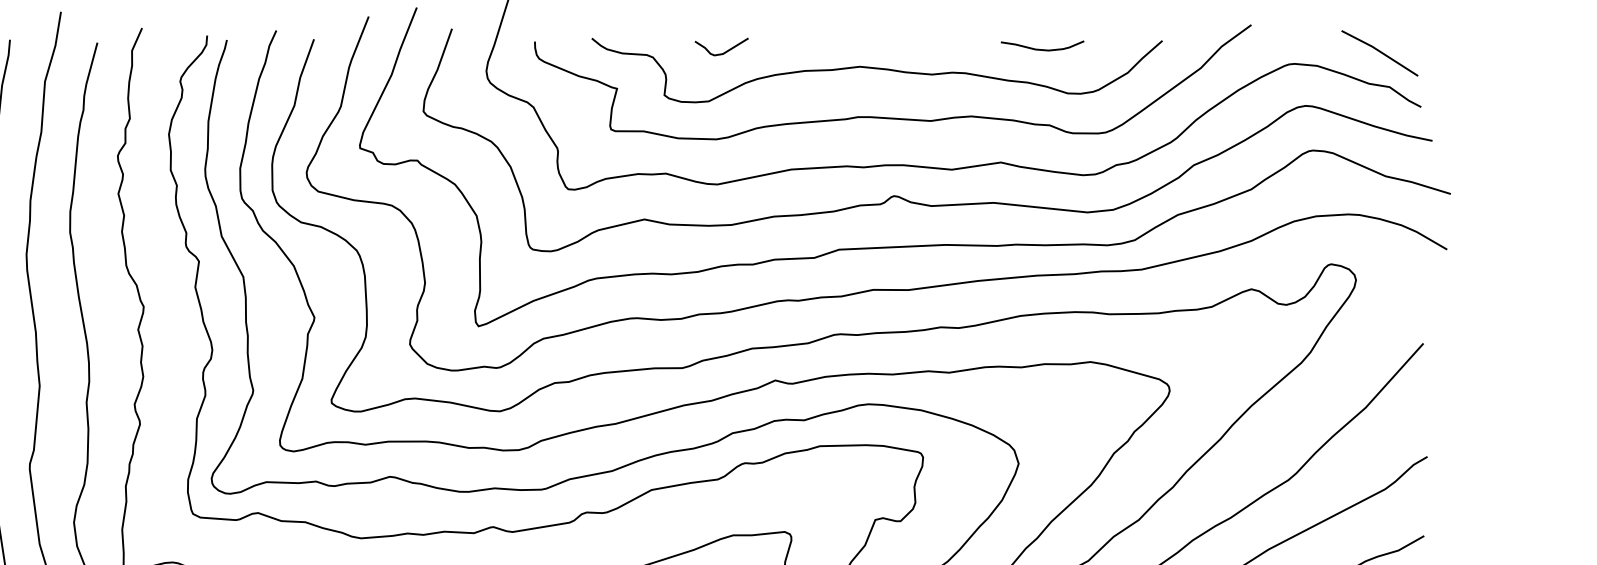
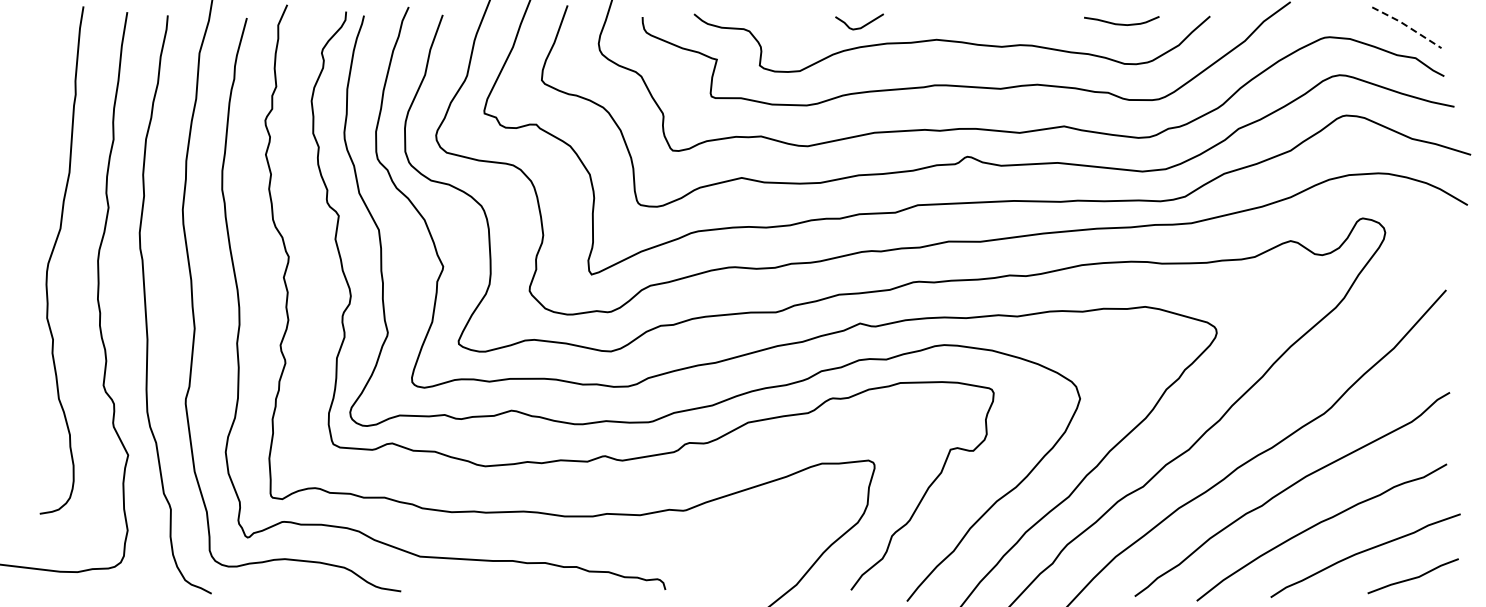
curve: (1042, 48) -> (1121, 23), moved
curve: (723, 52) -> (861, 26), moved
line: (1380, 52) -> (1407, 26), solid -> dashed

